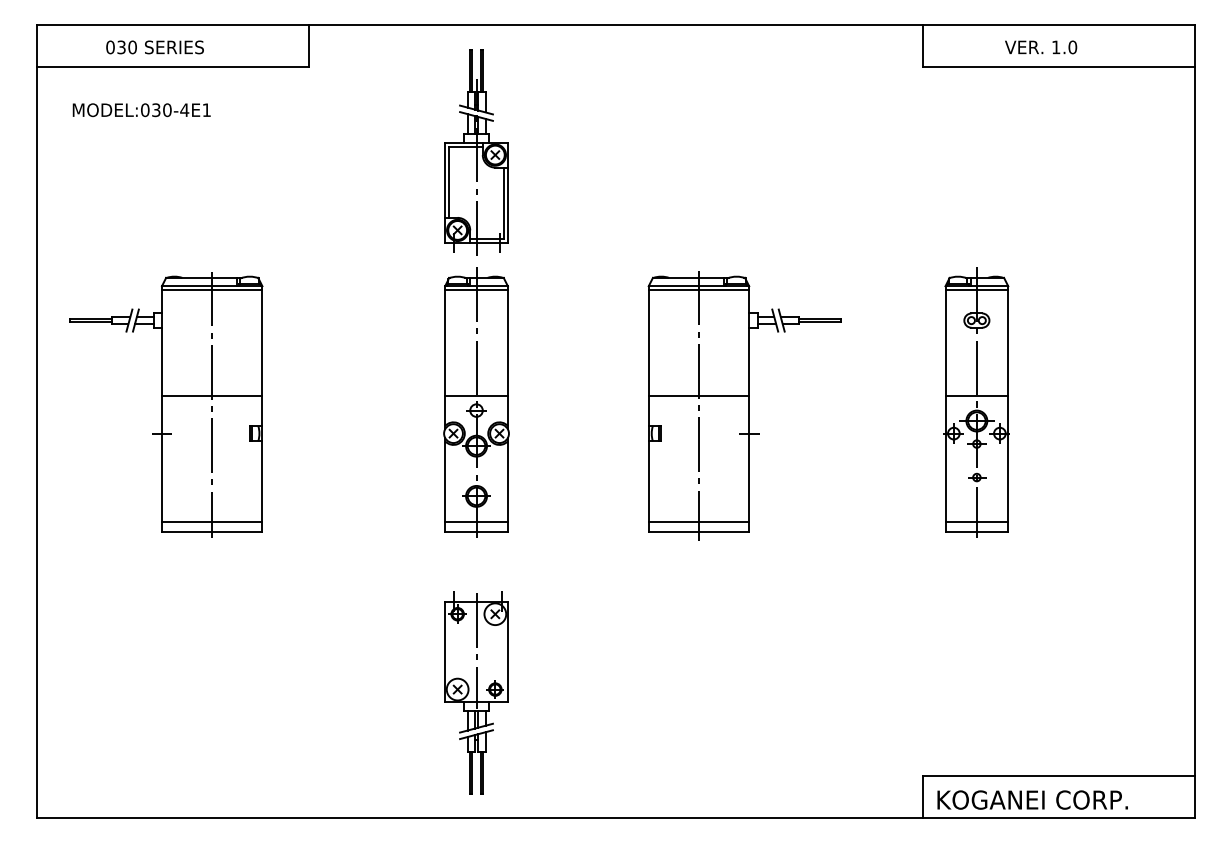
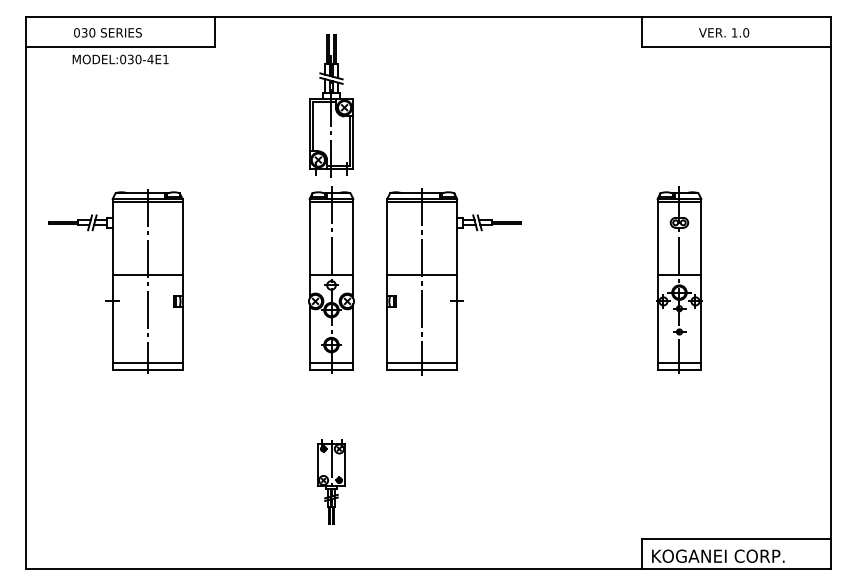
text: (141, 110) -> (120, 59), moved
part: (743, 404) -> (453, 281), moved
part: (476, 692) -> (331, 481), size x0.6

